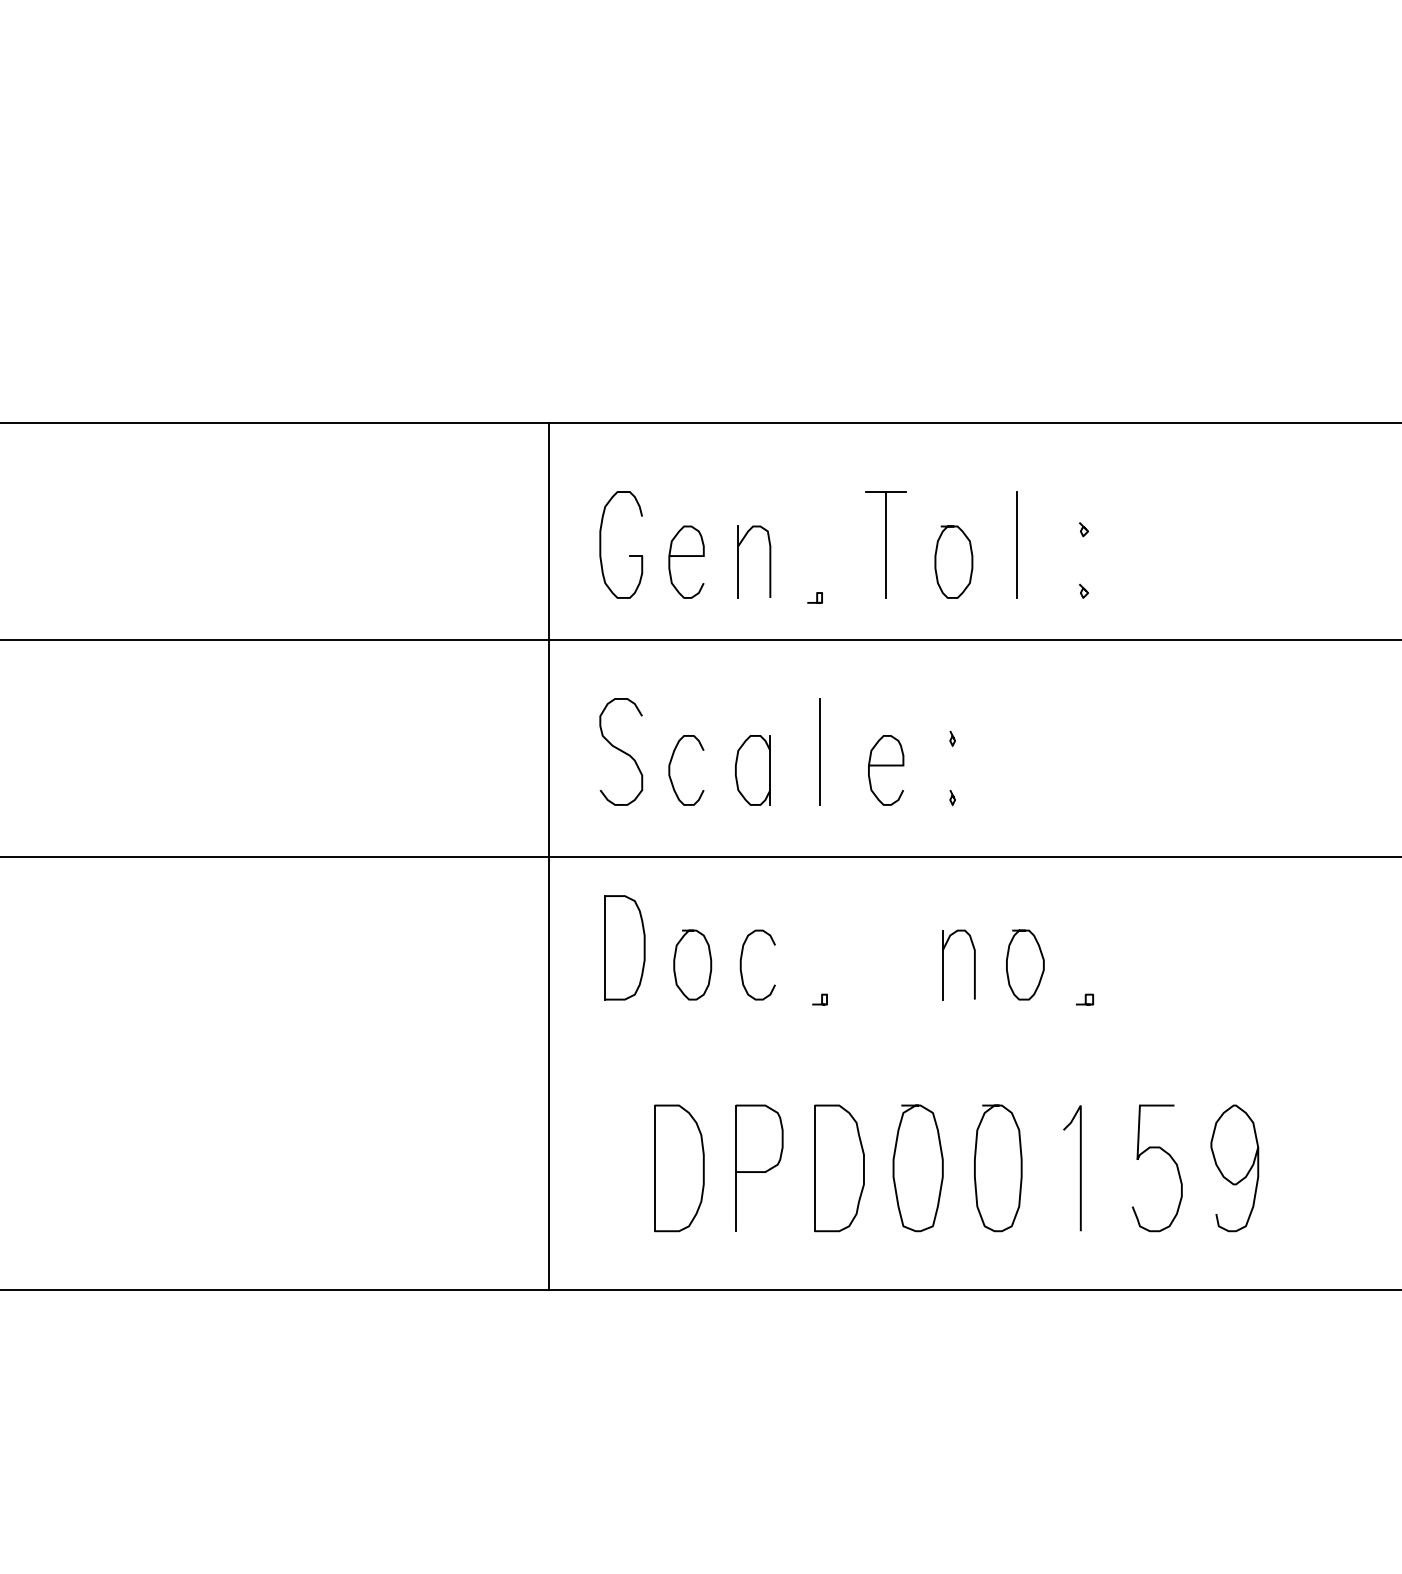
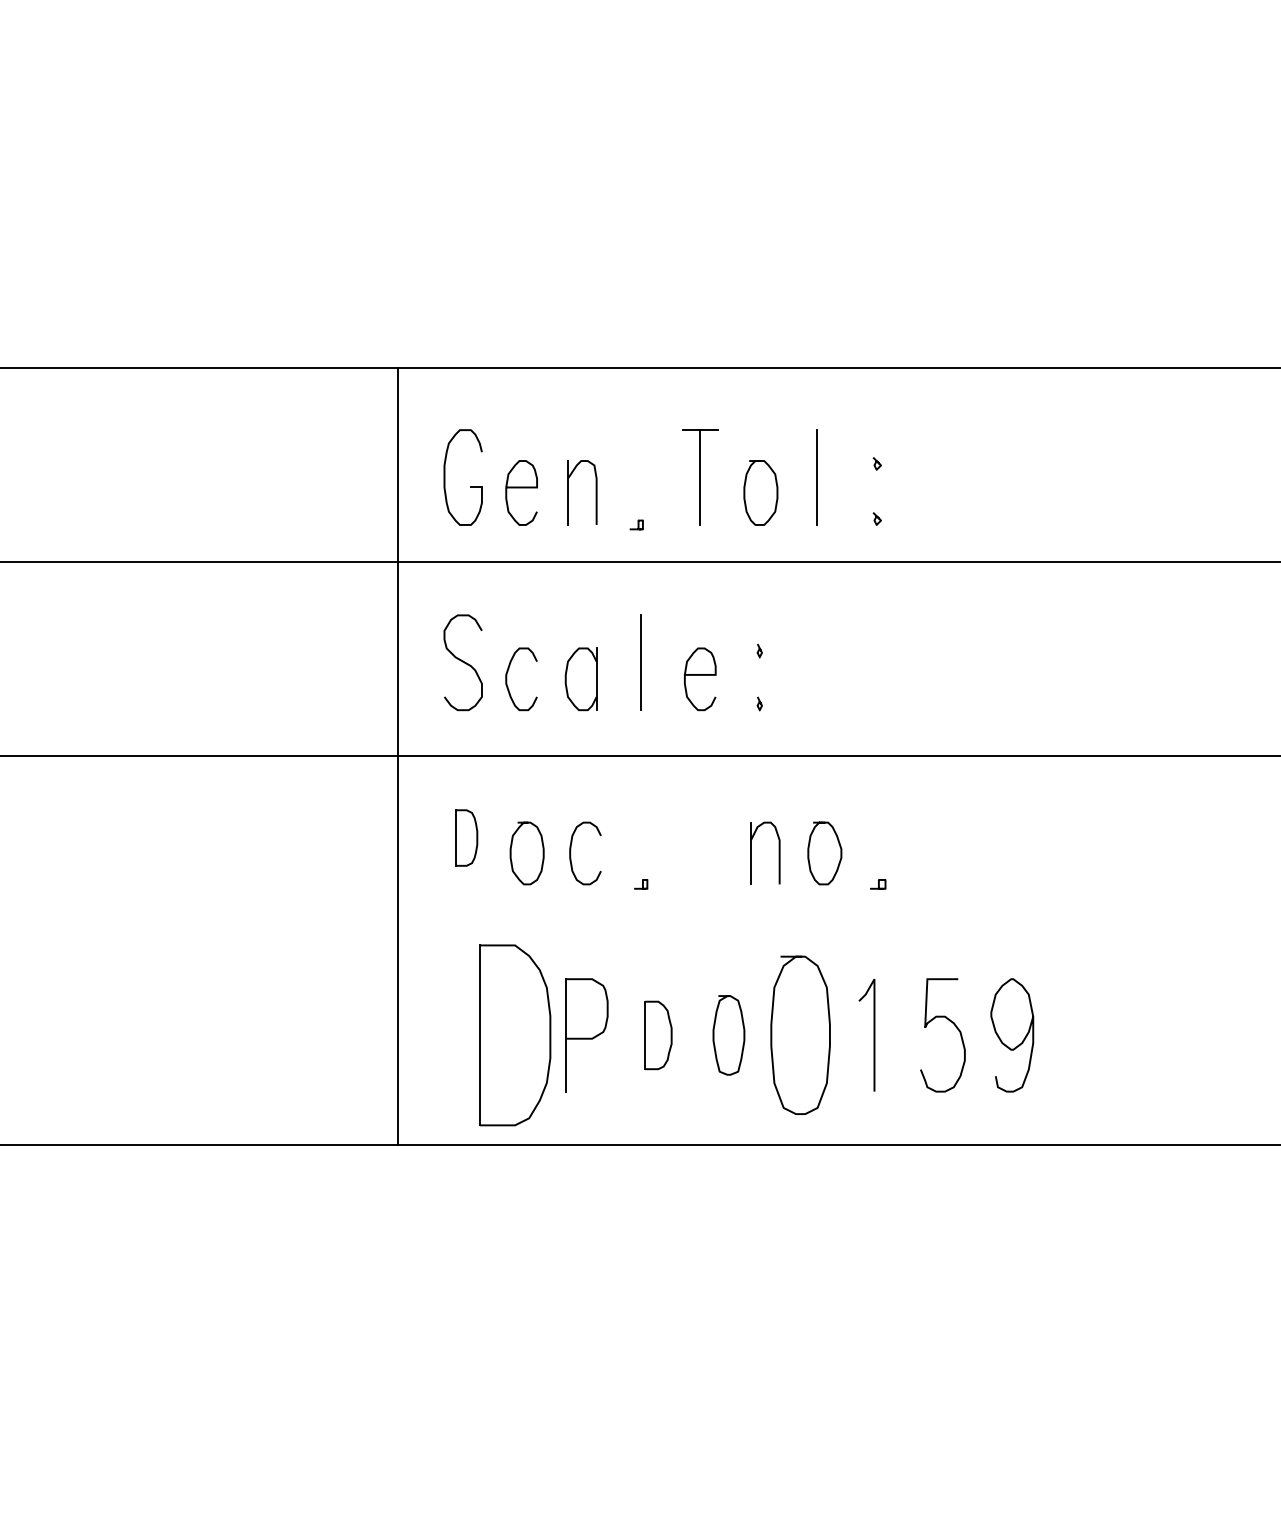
part: (624, 947) -> (466, 837), size x0.6
part: (678, 1168) -> (514, 1035), size x1.6
part: (839, 1168) -> (658, 1035), size x0.6
part: (917, 1168) -> (728, 1035), size x0.7
part: (998, 1168) -> (800, 1035), size x1.4

